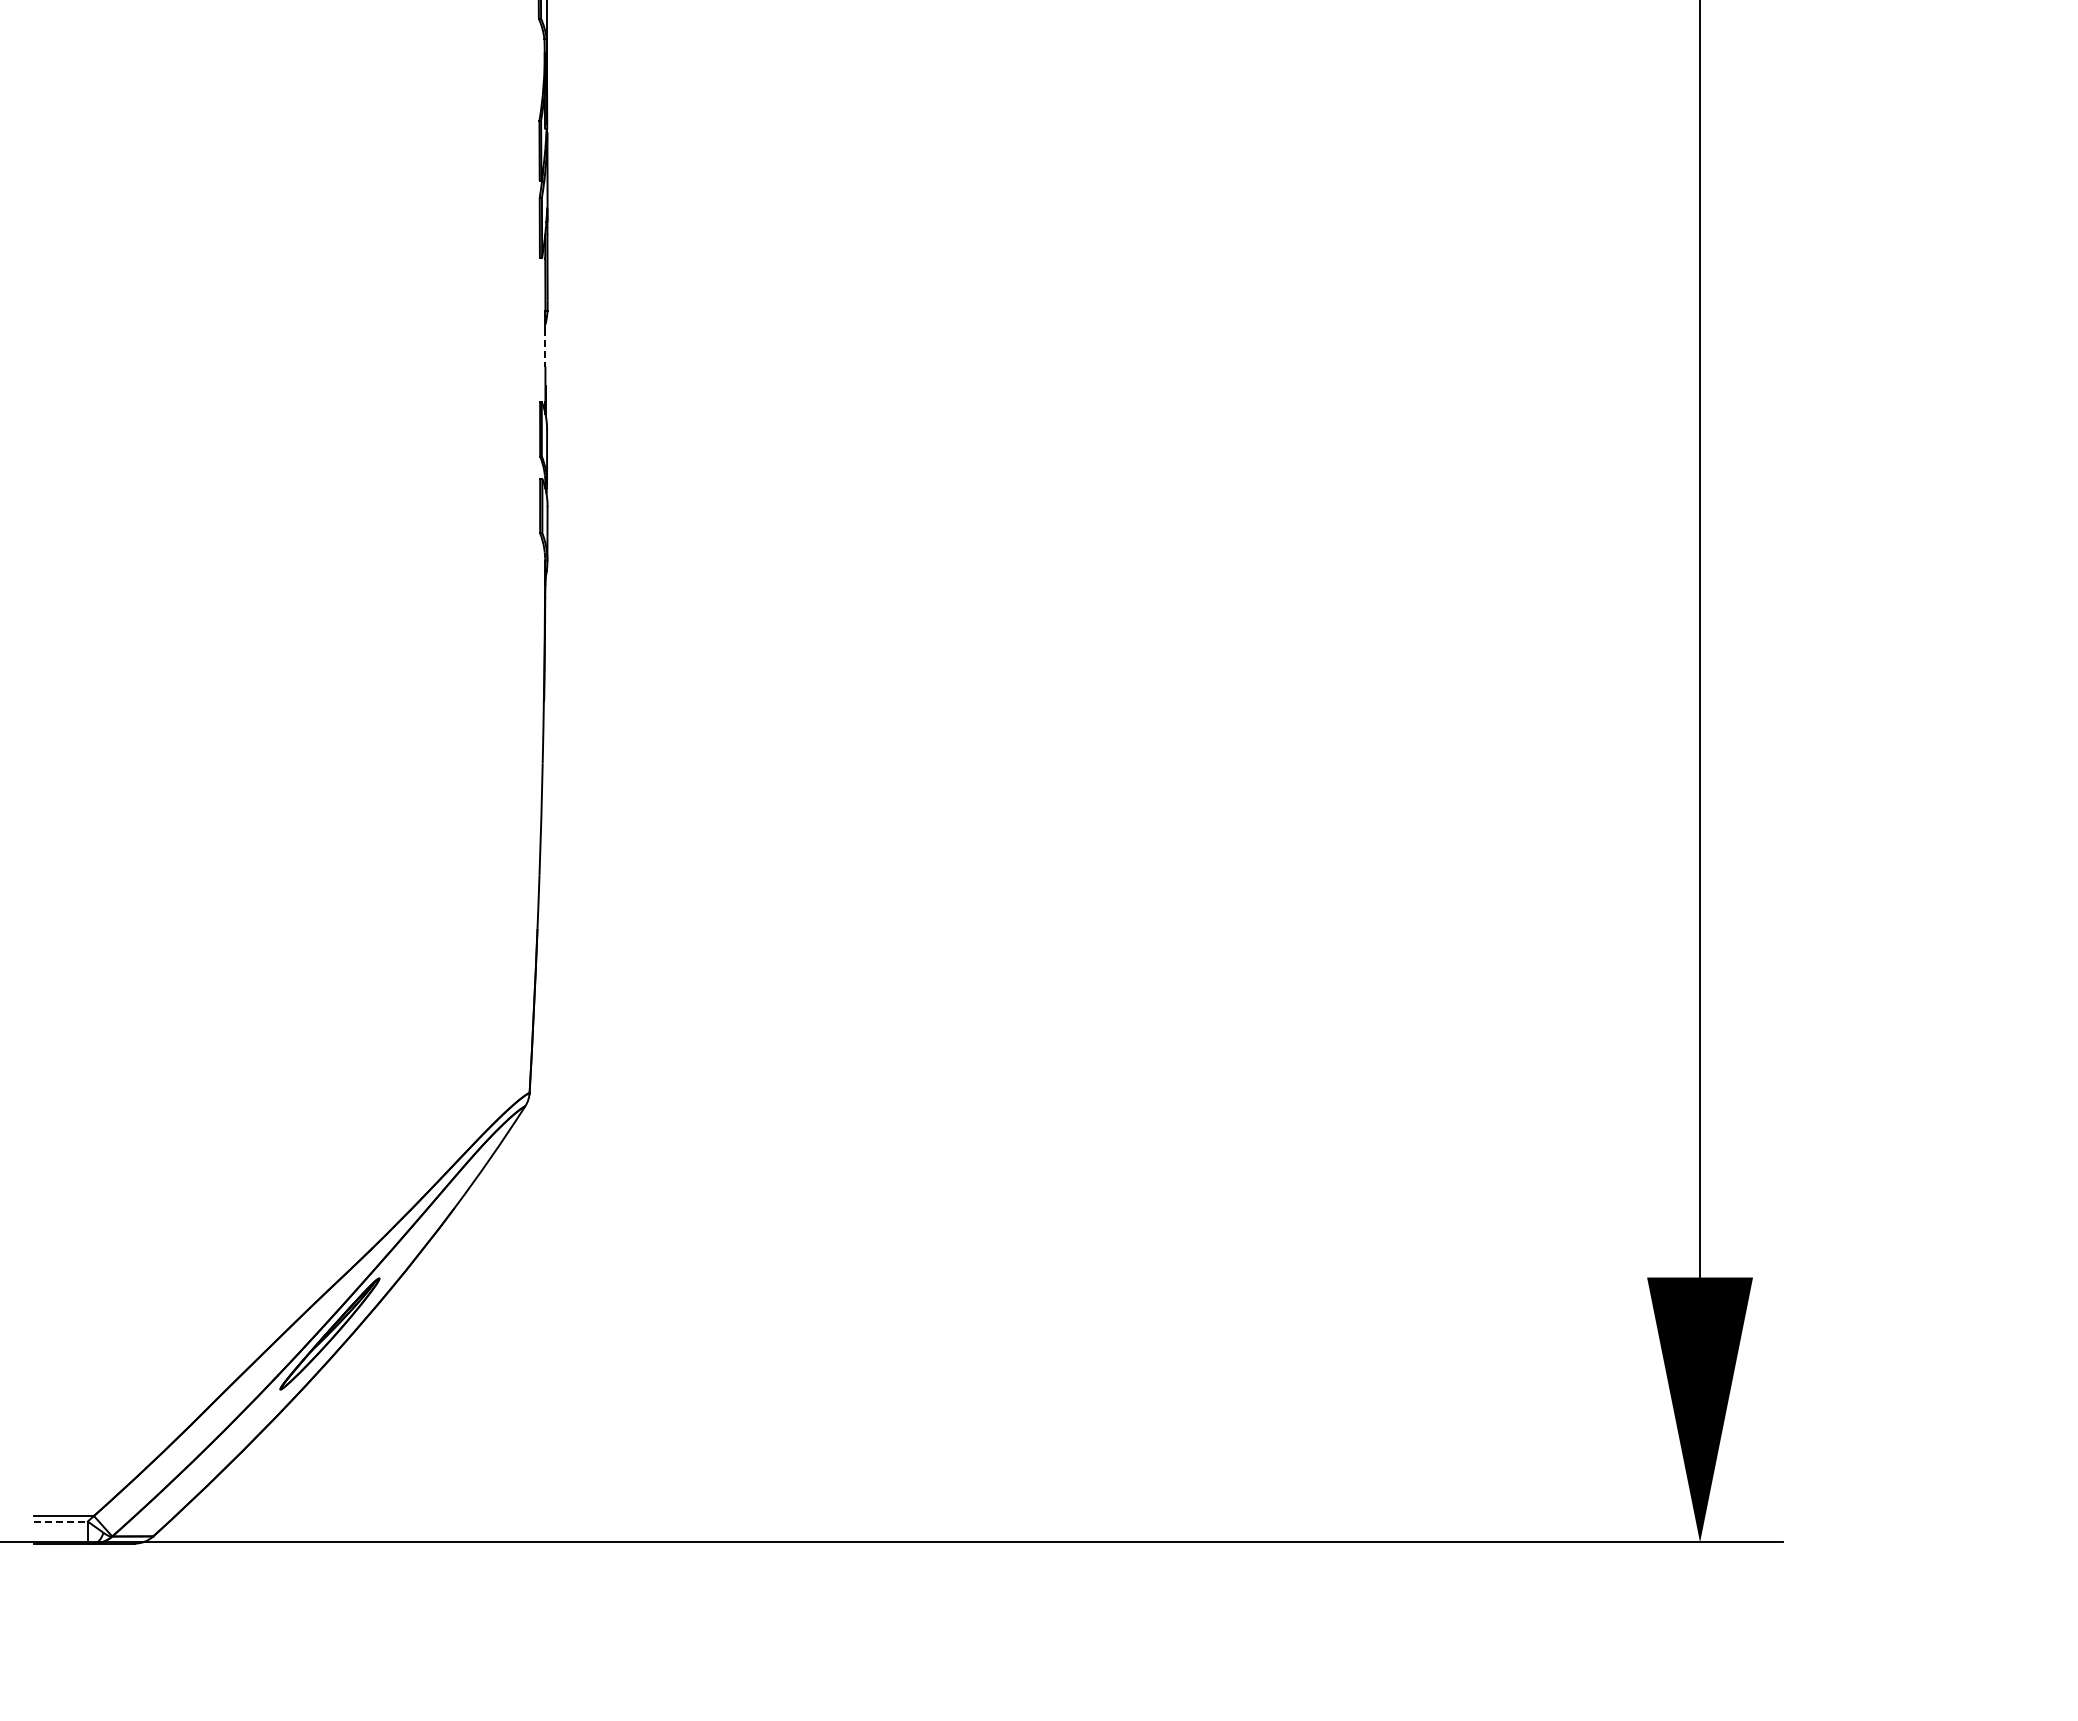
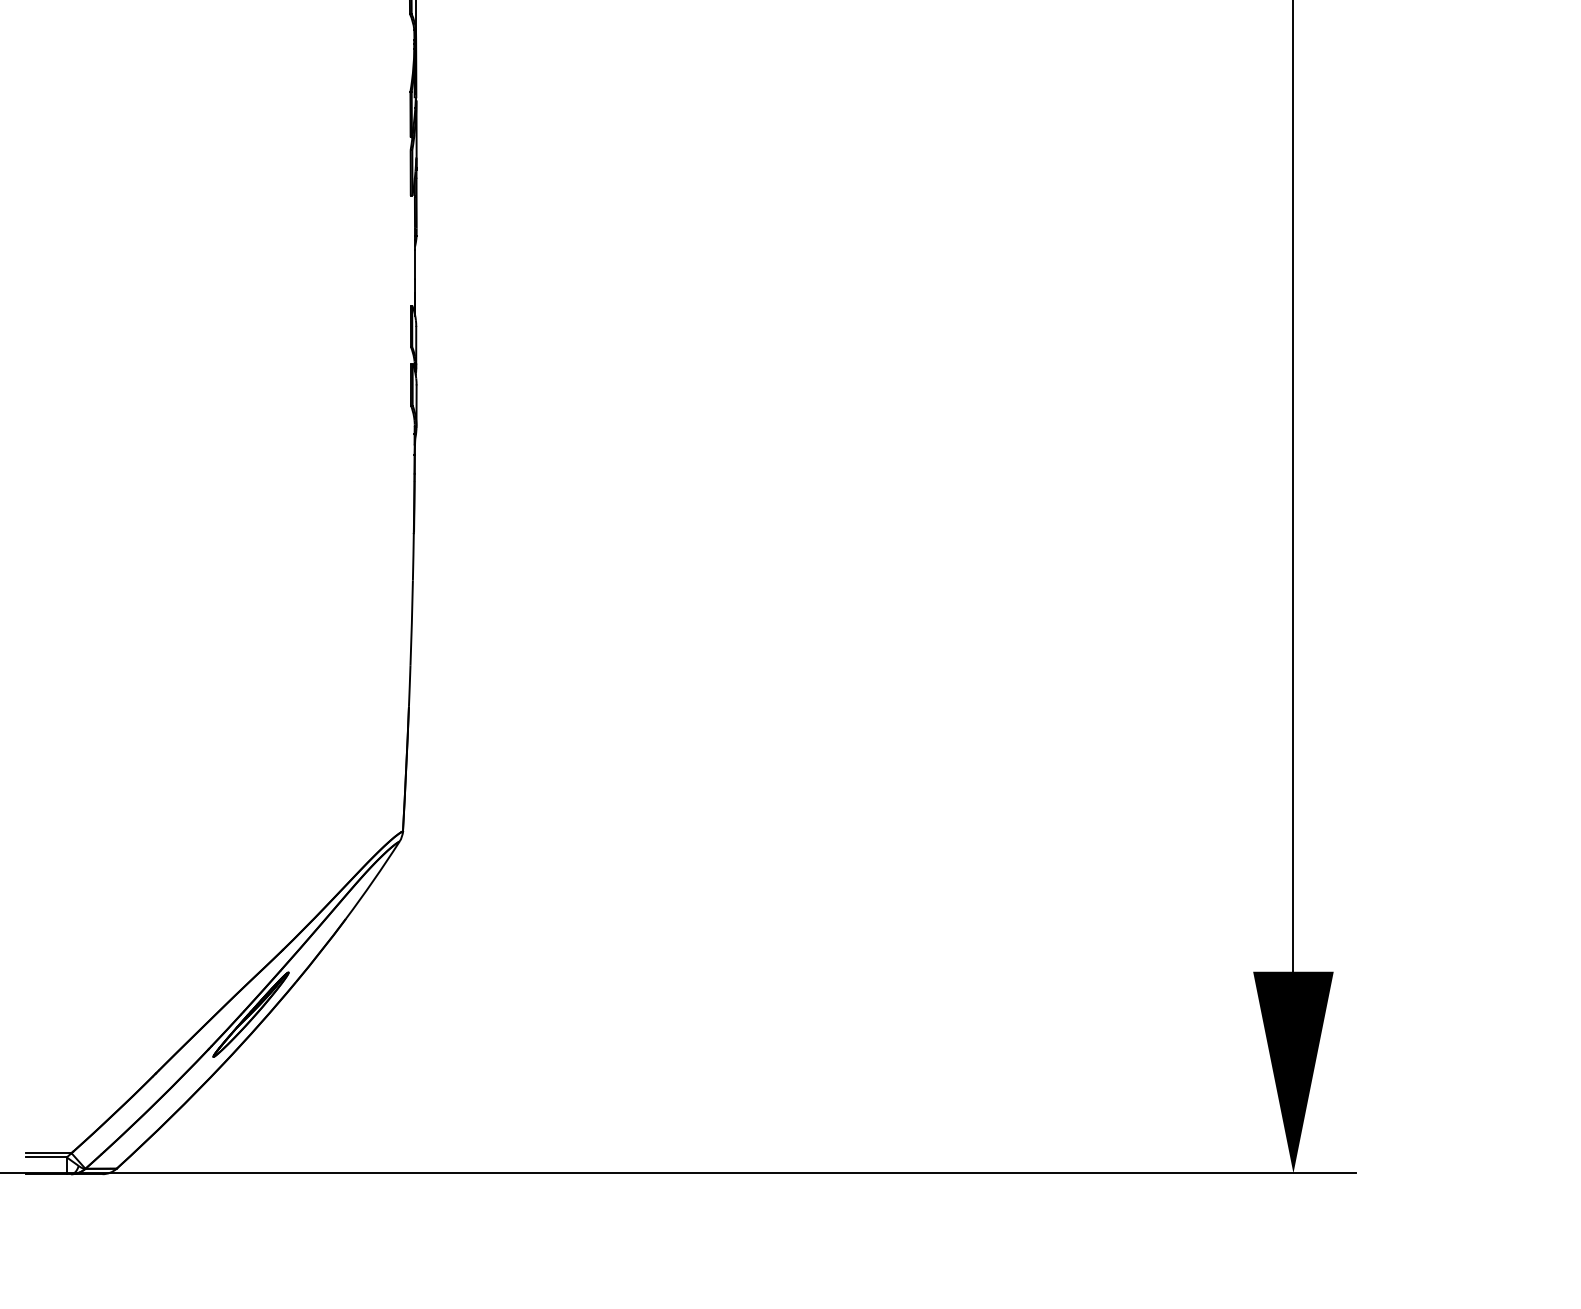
line: (545, 348) -> (415, 264), dashed -> solid
line: (61, 1521) -> (46, 1157), dashed -> solid

